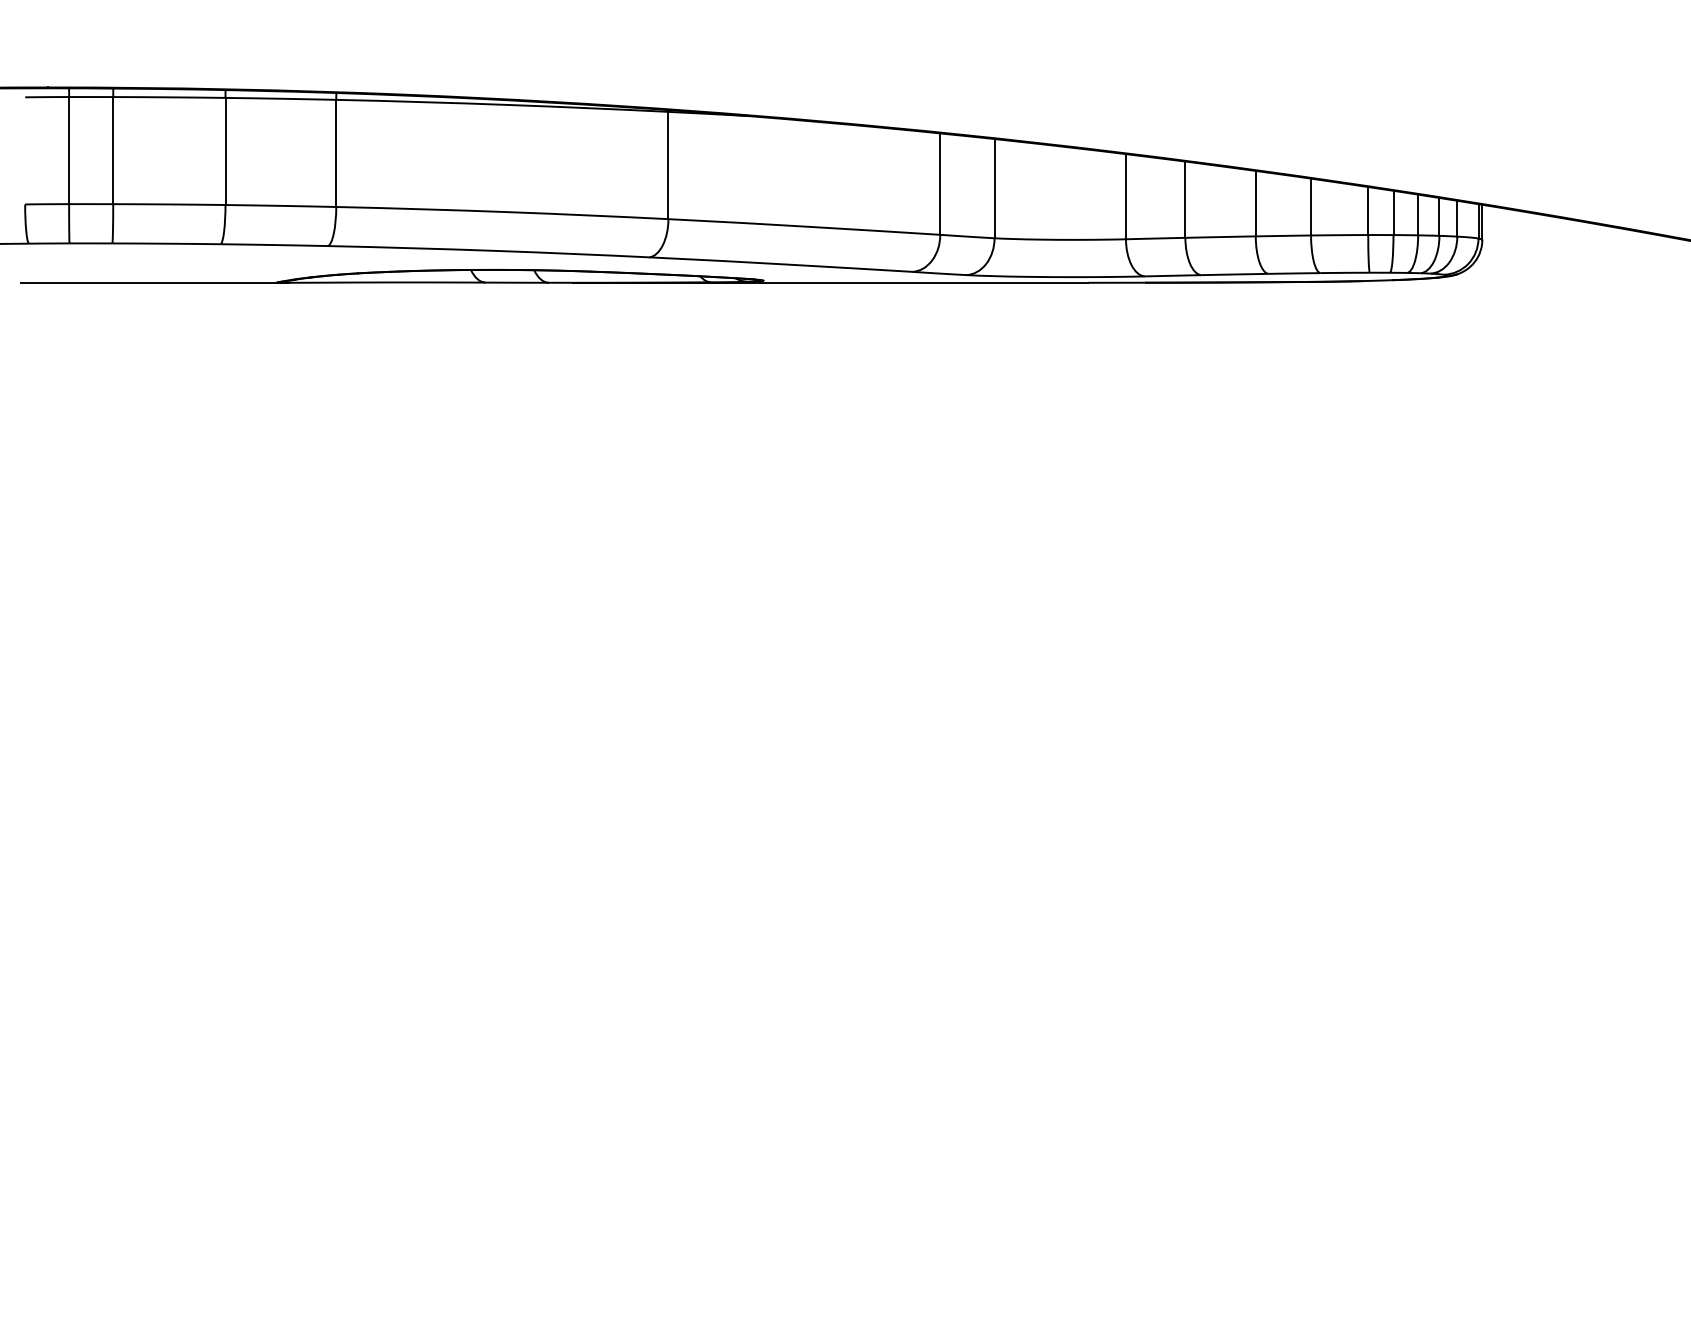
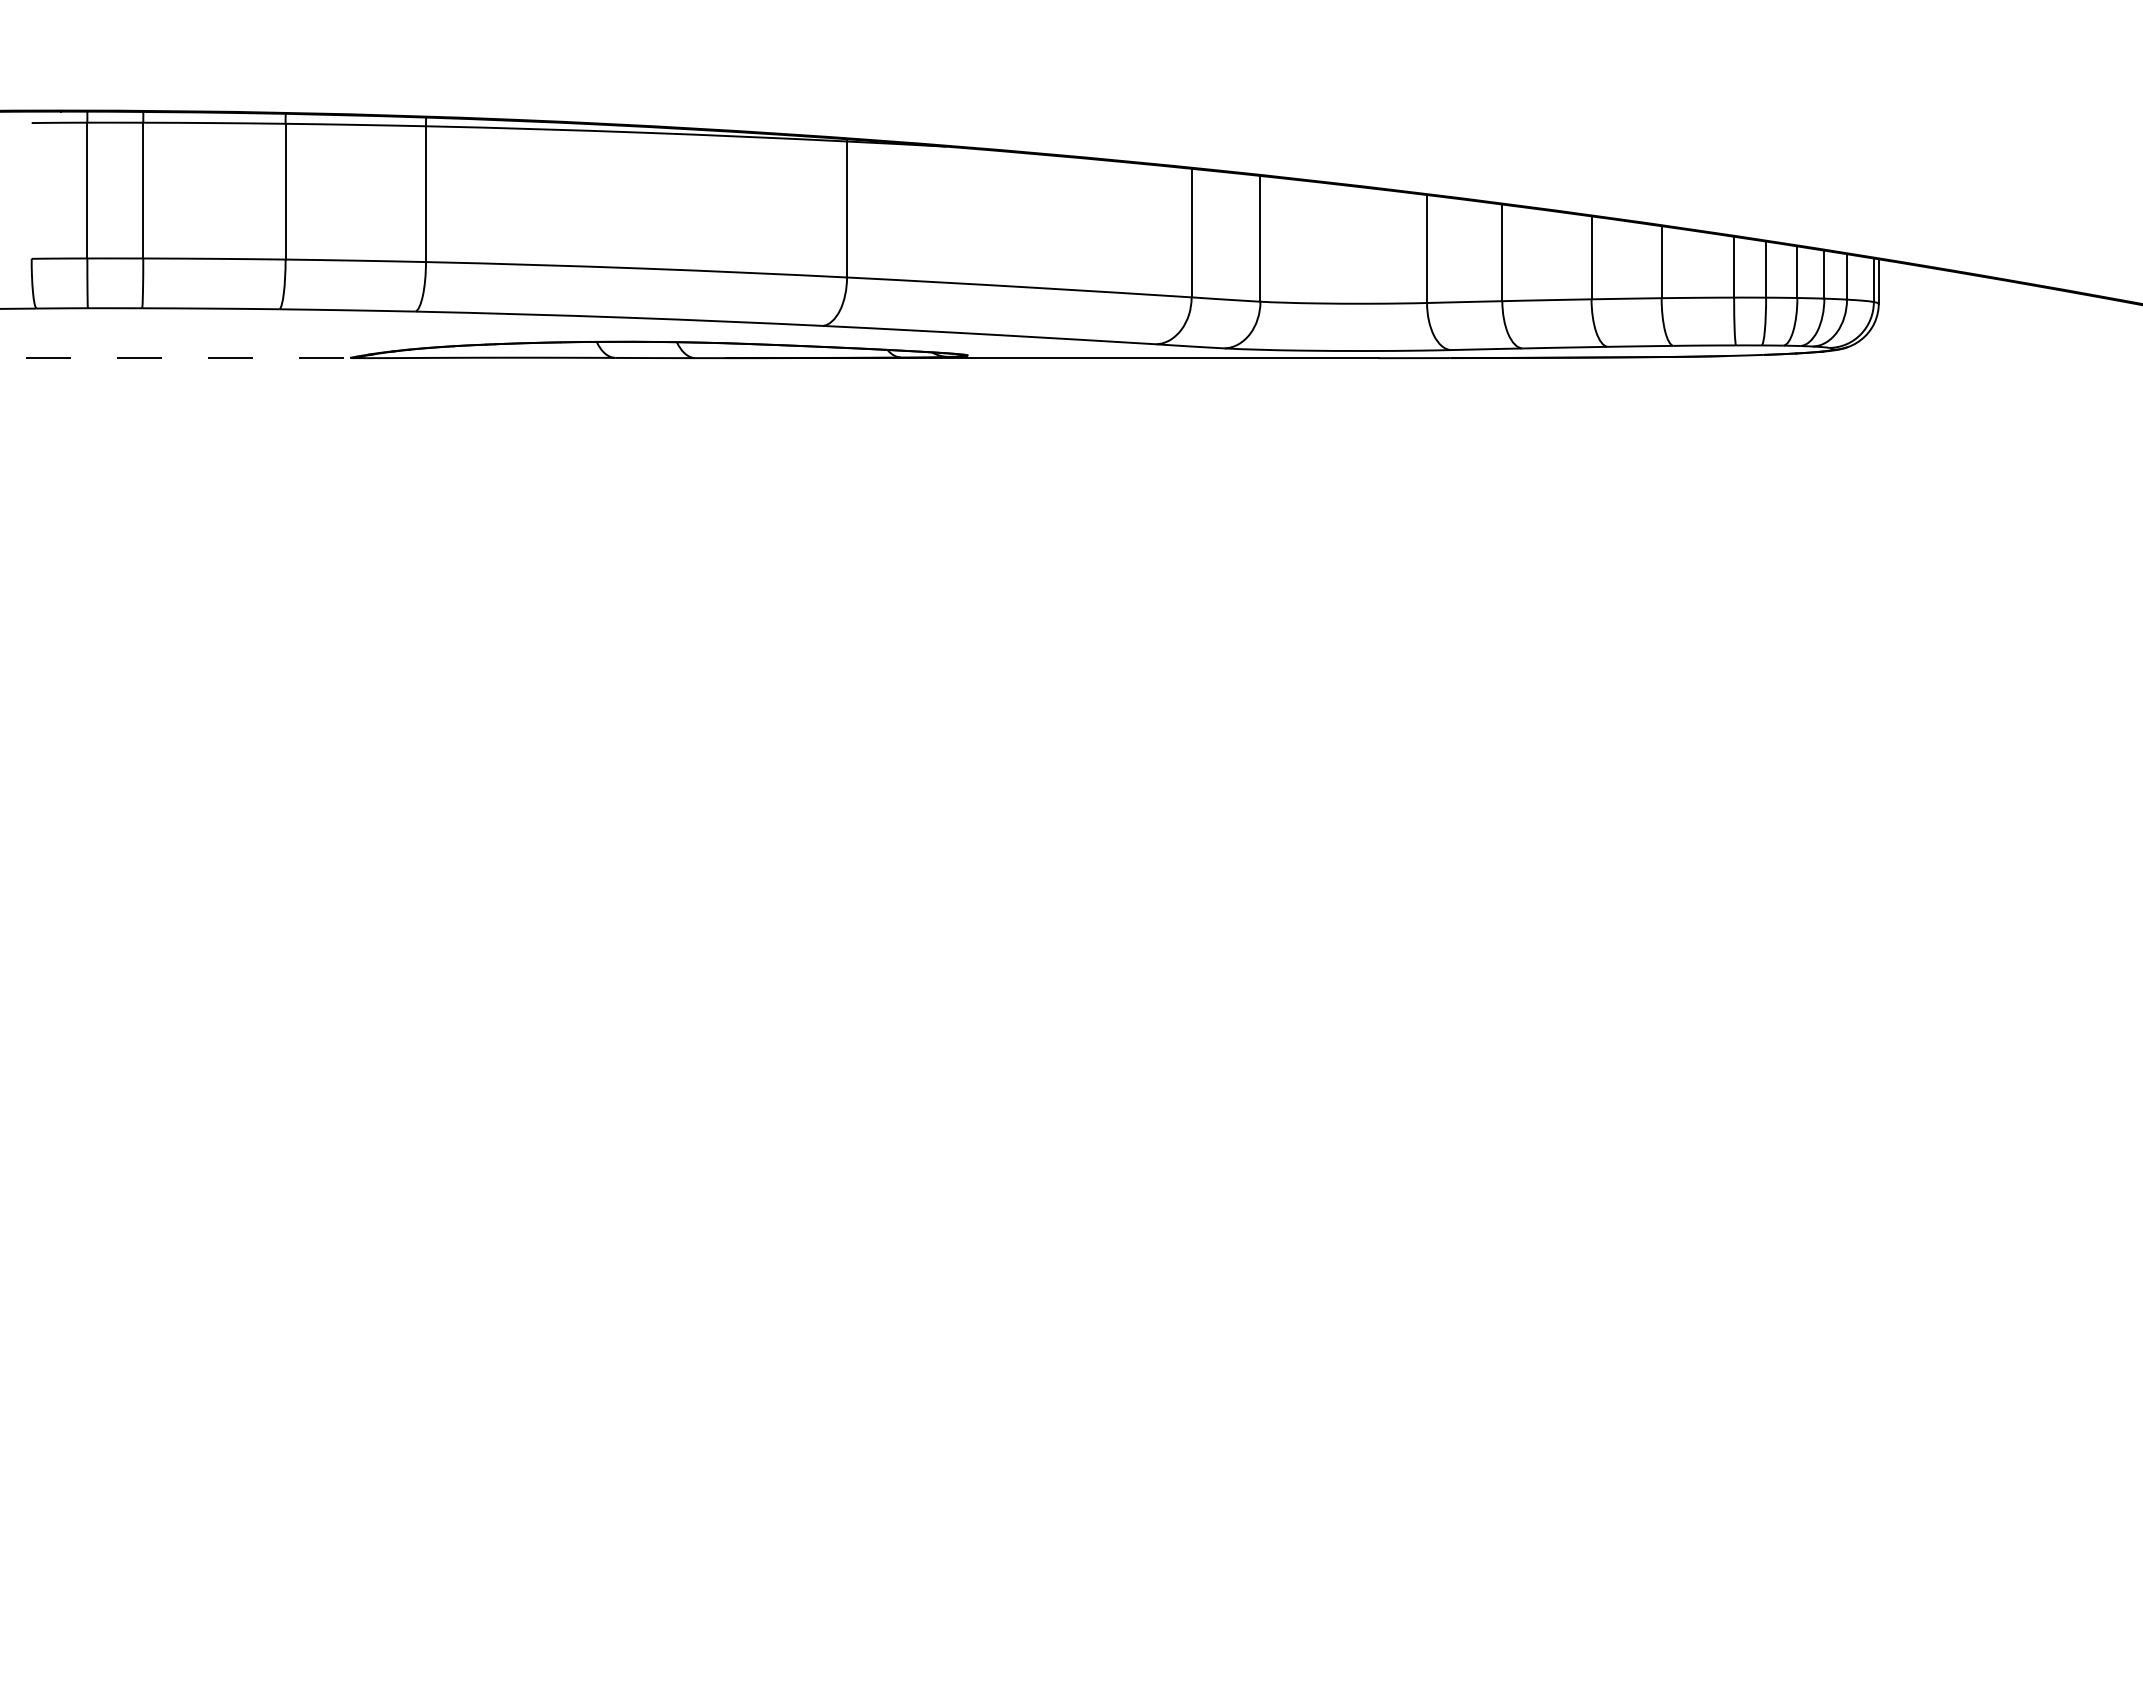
line: (155, 283) -> (196, 358), solid -> dashed

